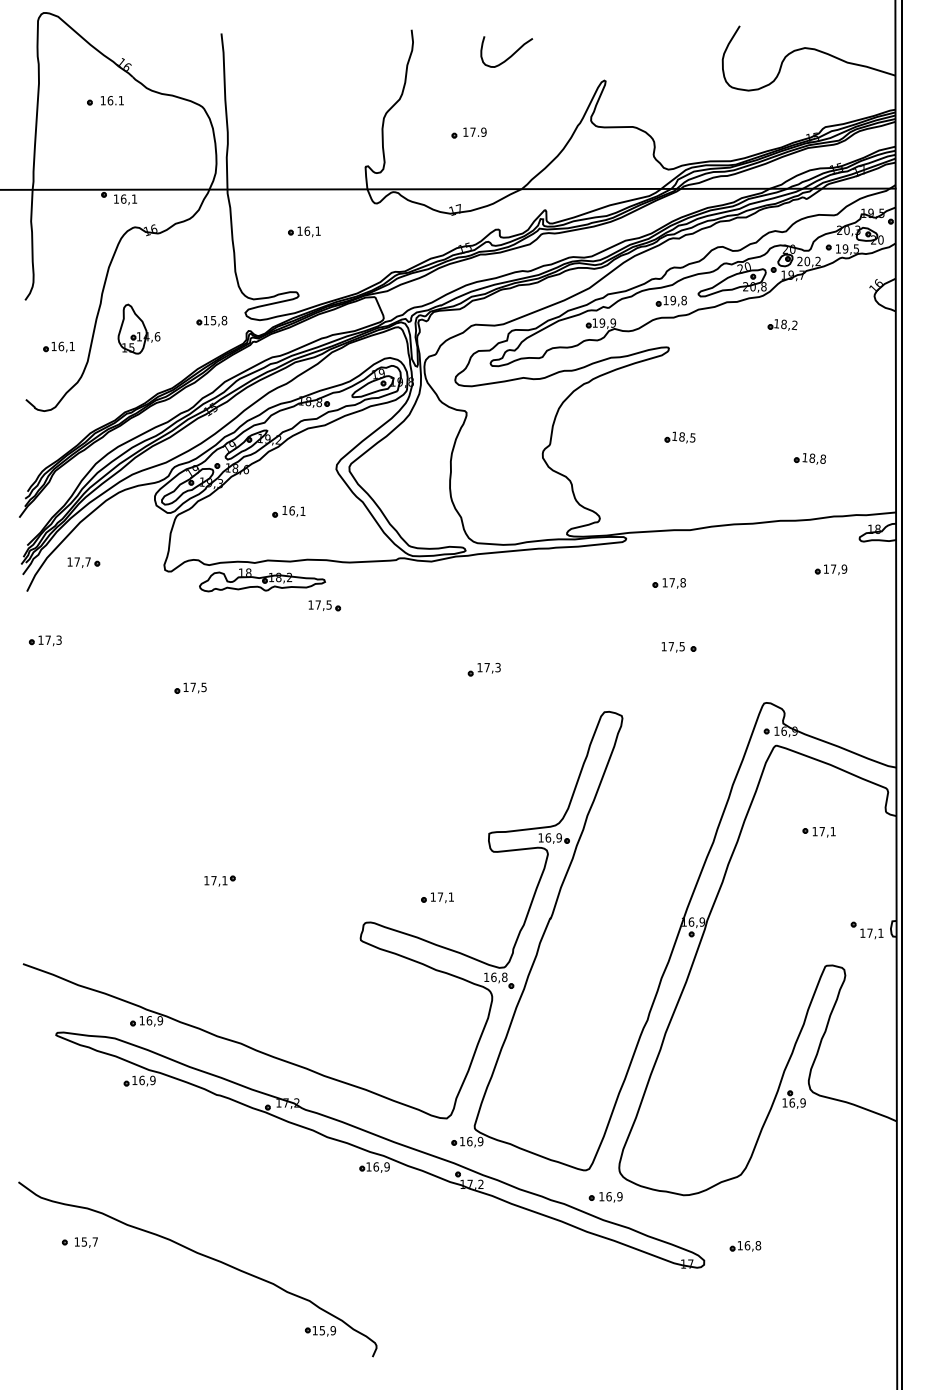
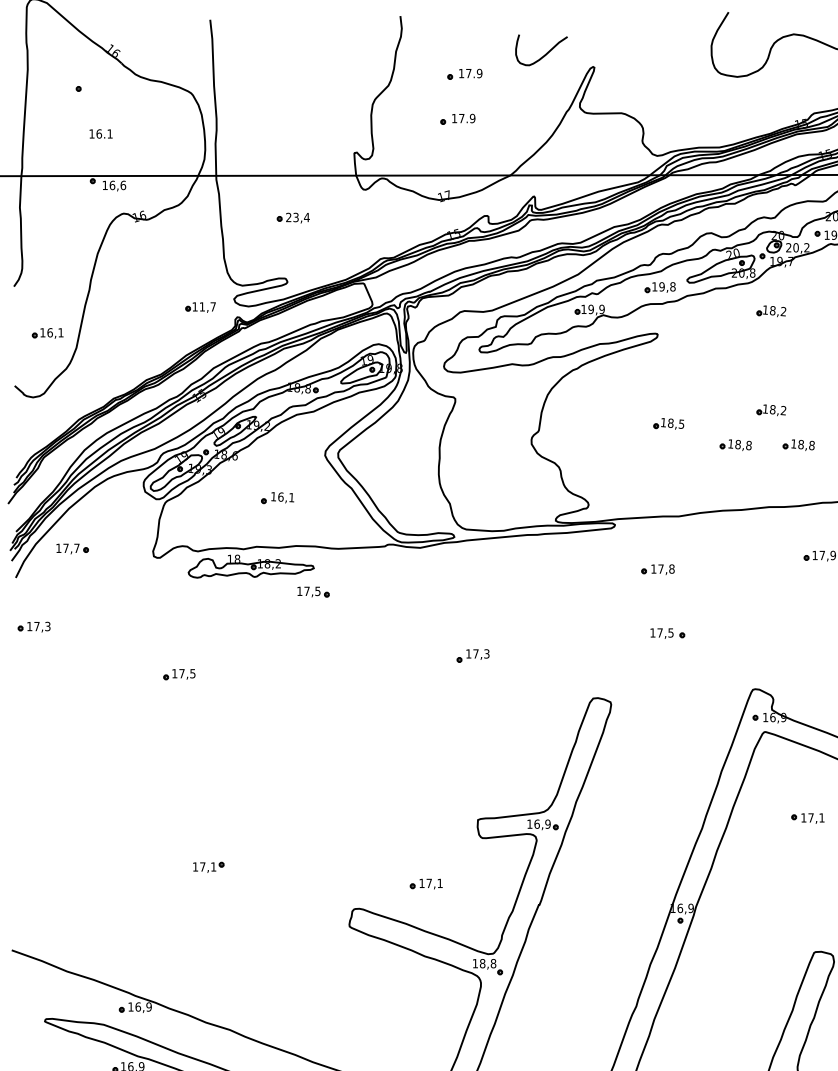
curve: (510, 55) -> (545, 53), moved
part: (475, 87) -> (464, 73), added
text: (112, 100) -> (101, 133), moved
text: (134, 198) -> (123, 184), 16,1 -> 16,6
text: (309, 230) -> (298, 216), 16,1 -> 23,4
text: (218, 320) -> (207, 306), 15,8 -> 11,7
part: (138, 328) -> (127, 314), removed
part: (782, 423) -> (771, 409), added
part: (746, 458) -> (735, 444), added
text: (493, 976) -> (482, 962), 16,8 -> 18,8

